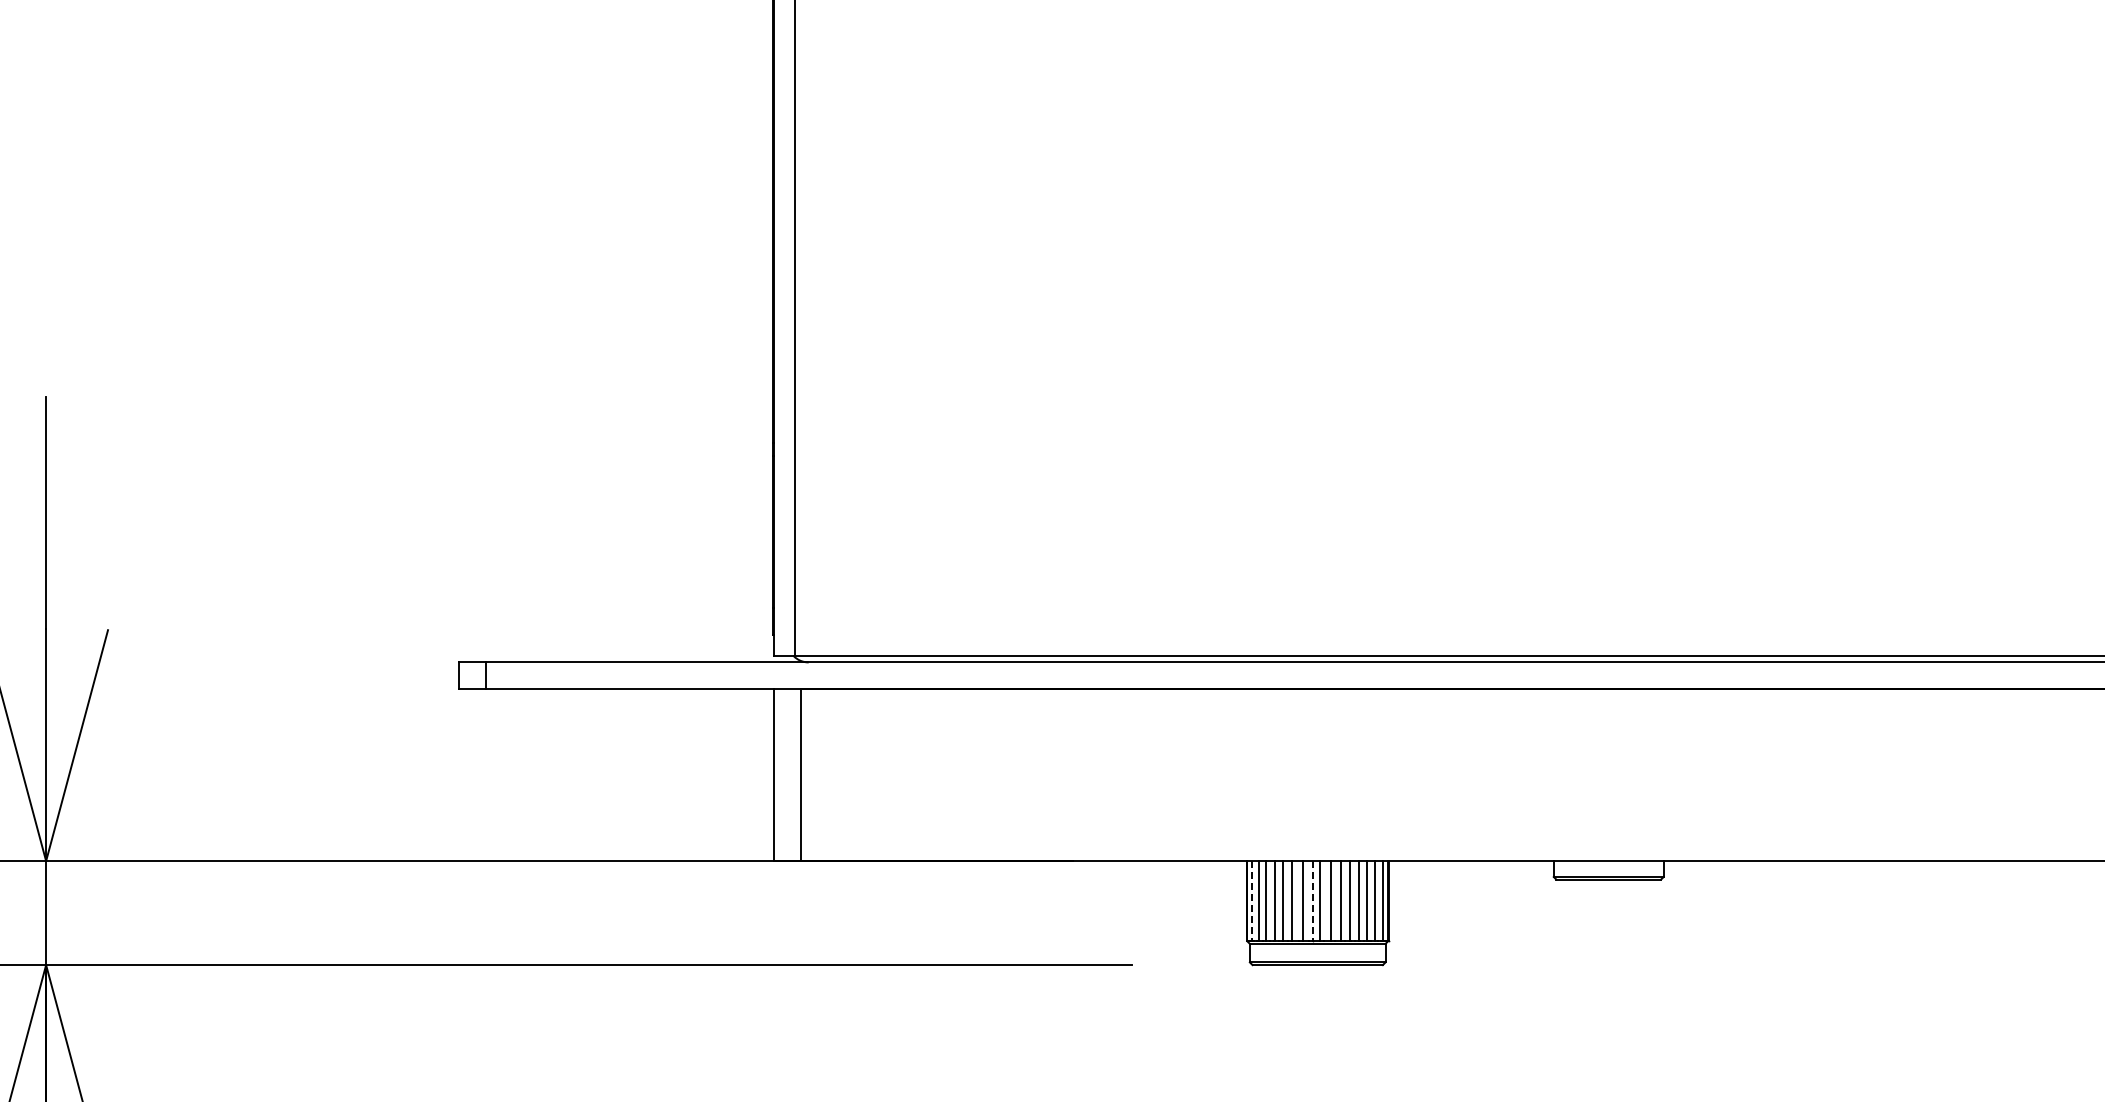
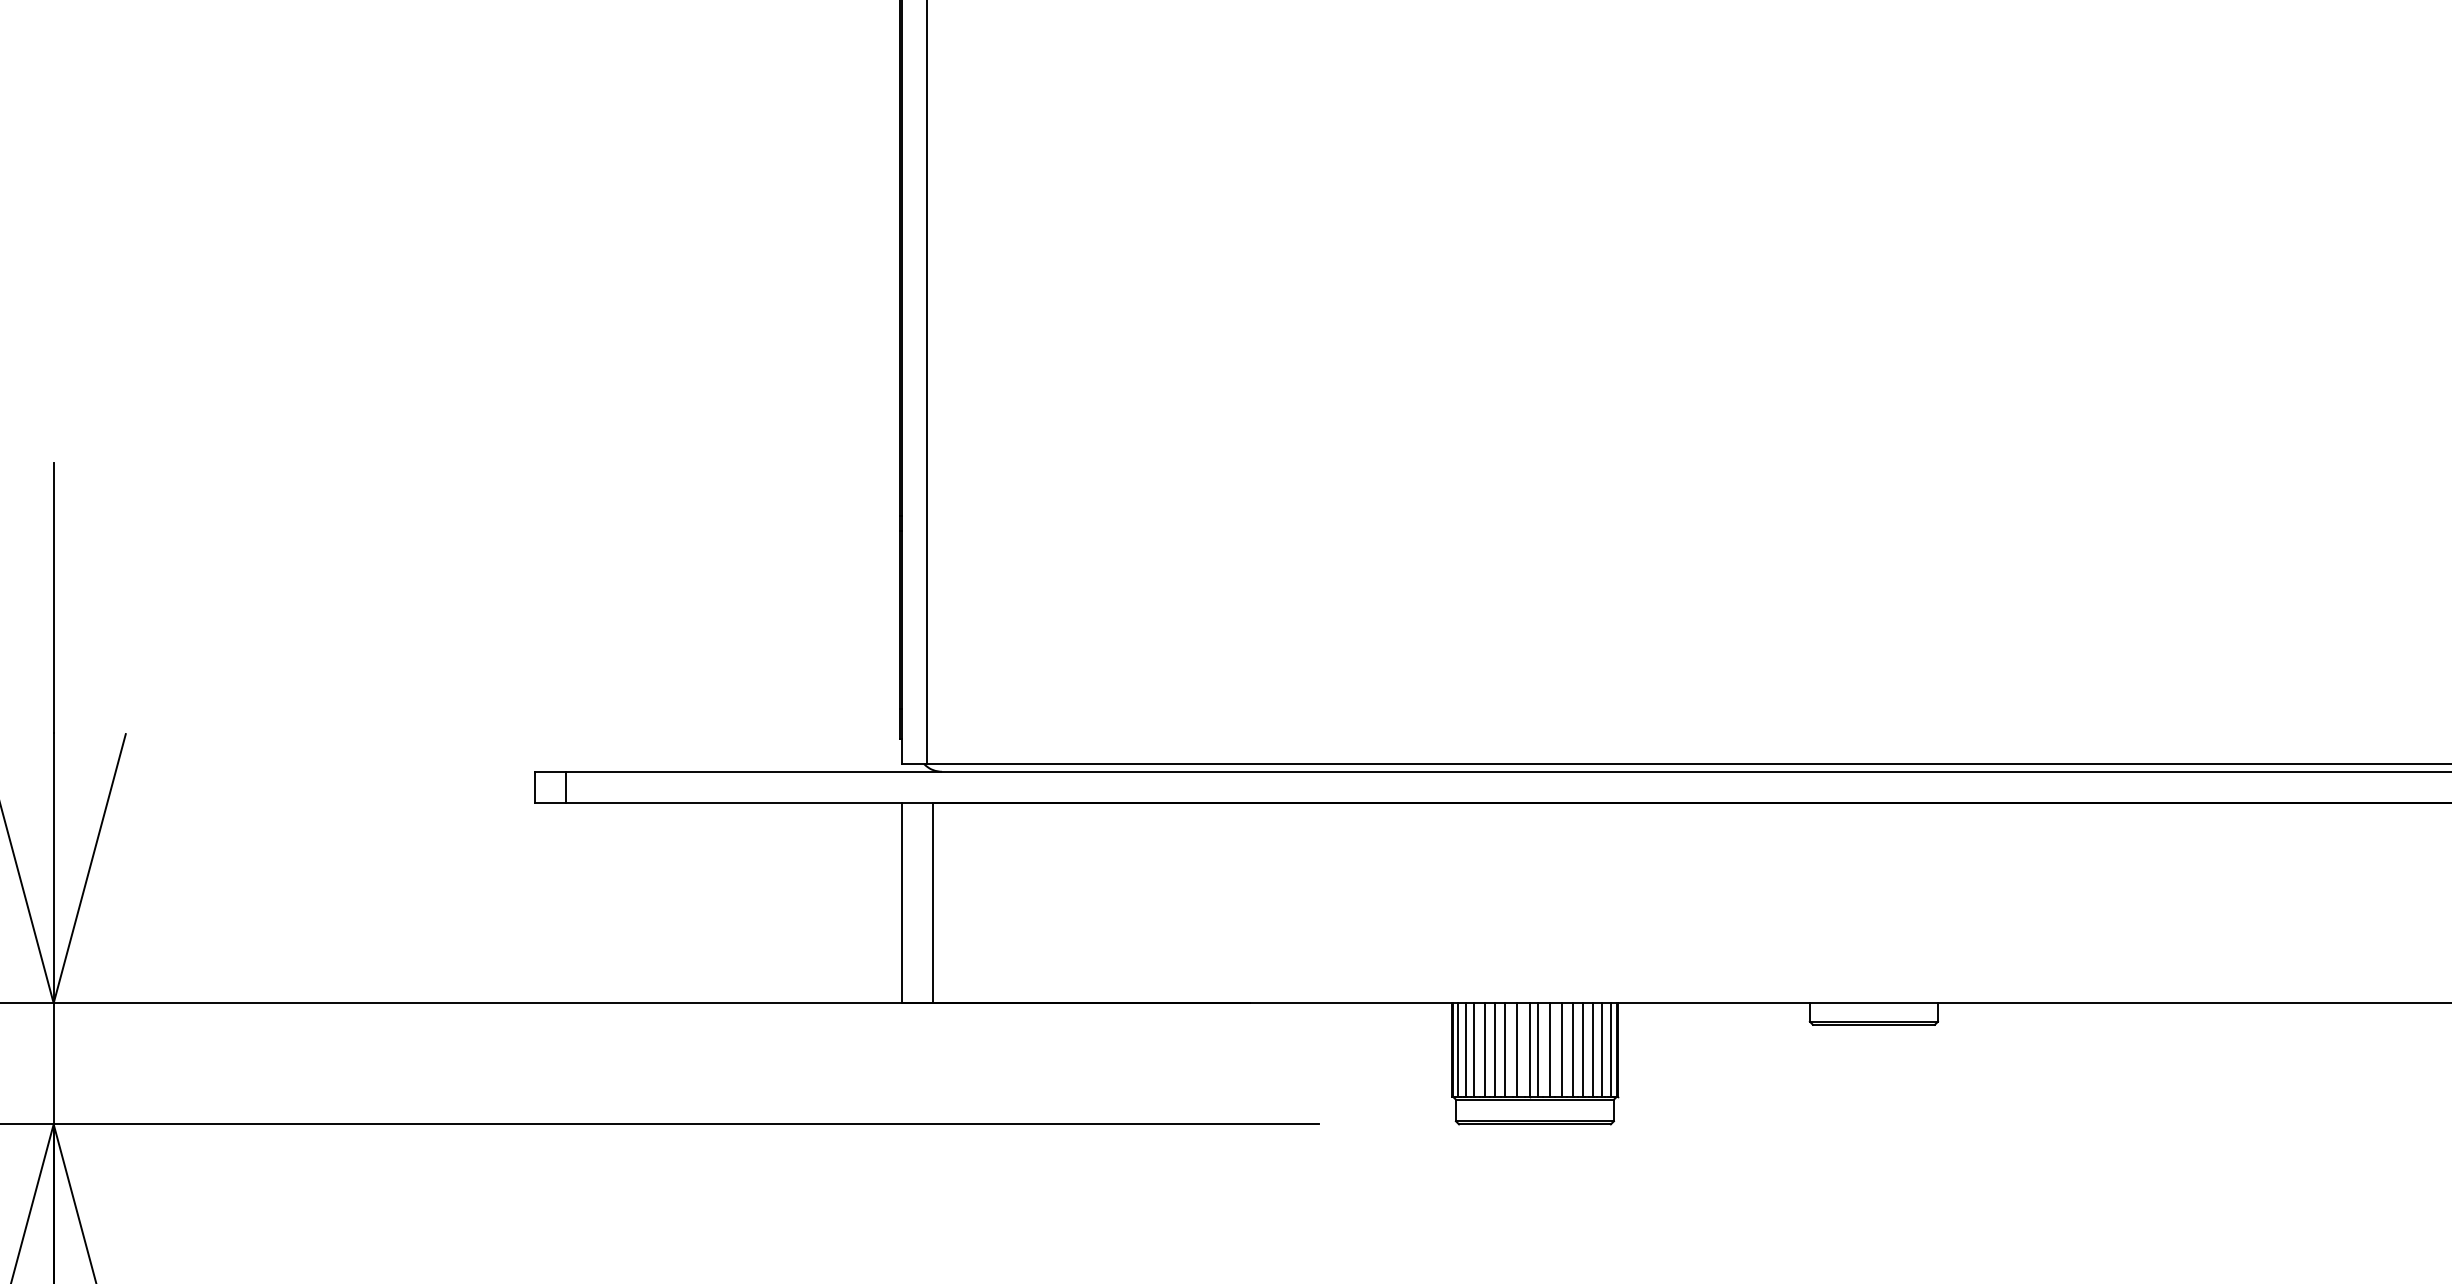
line: (1251, 901) -> (1457, 1050), dashed -> solid
line: (1313, 901) -> (1530, 1050), dashed -> solid

